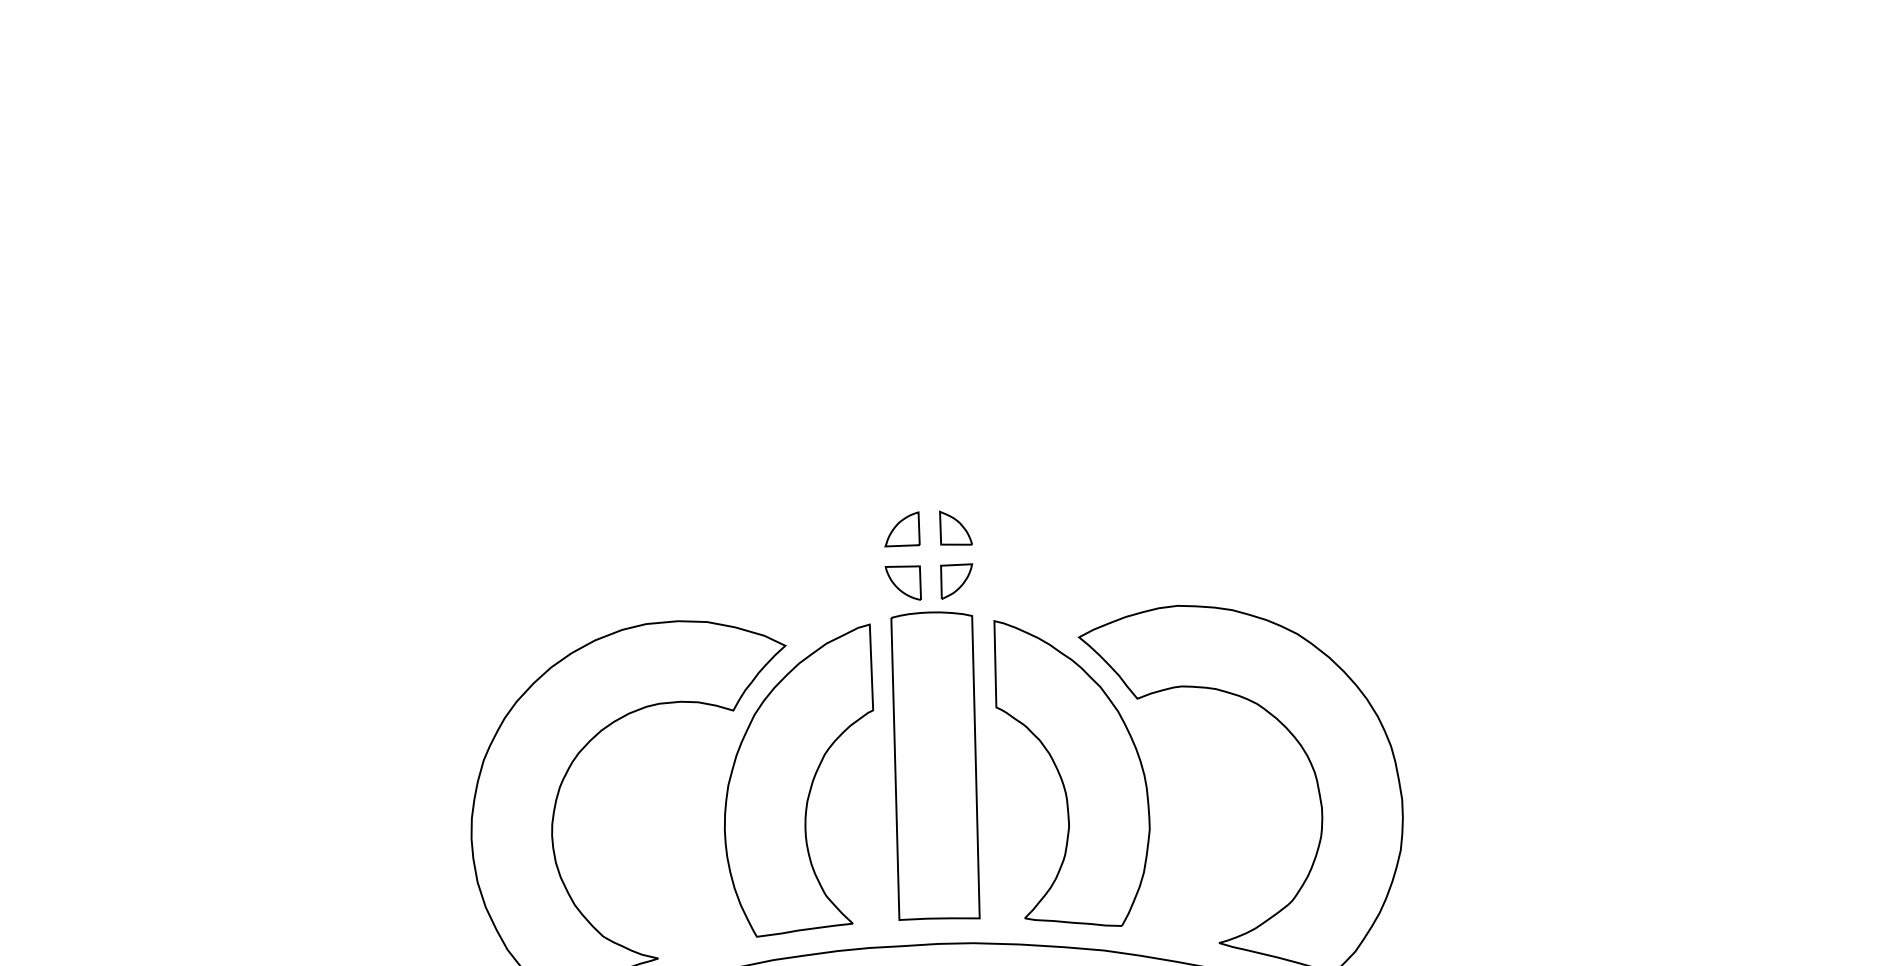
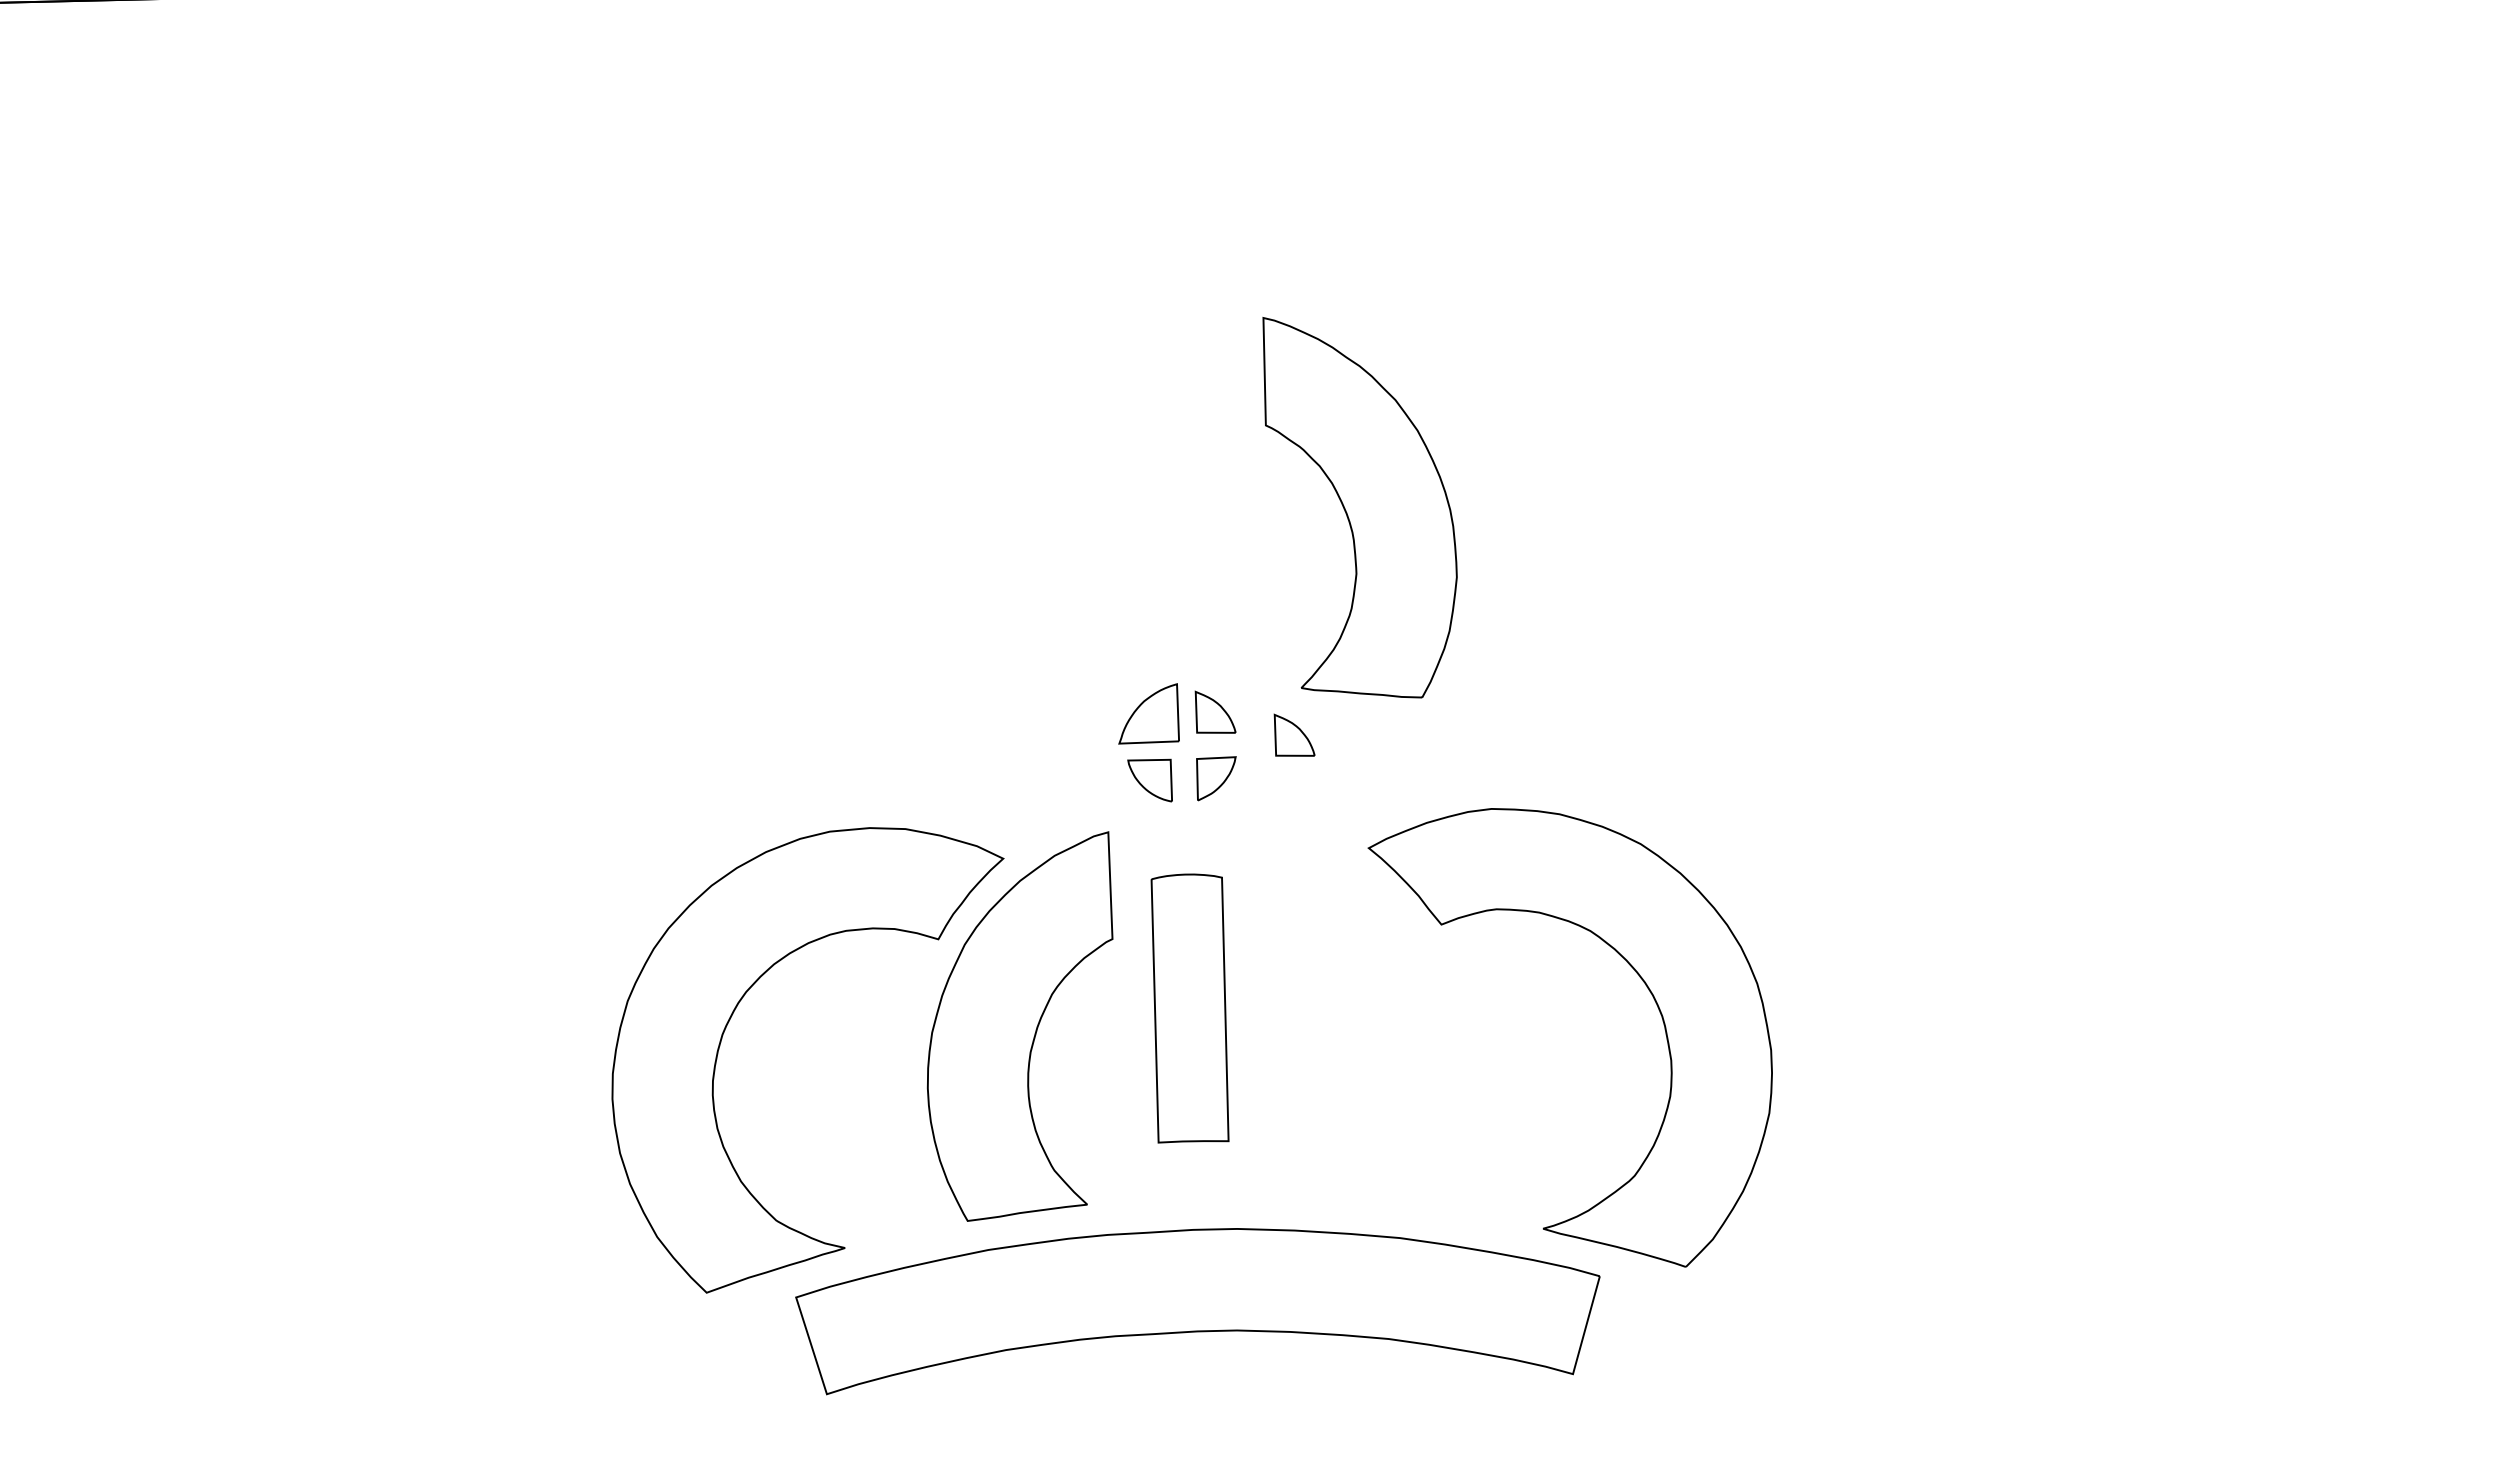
part: (902, 529) -> (1148, 713), size x1.4
part: (1019, 546) -> (1294, 734), added
part: (935, 766) -> (1189, 1008), size x0.7
part: (1071, 773) -> (1359, 507), moved

